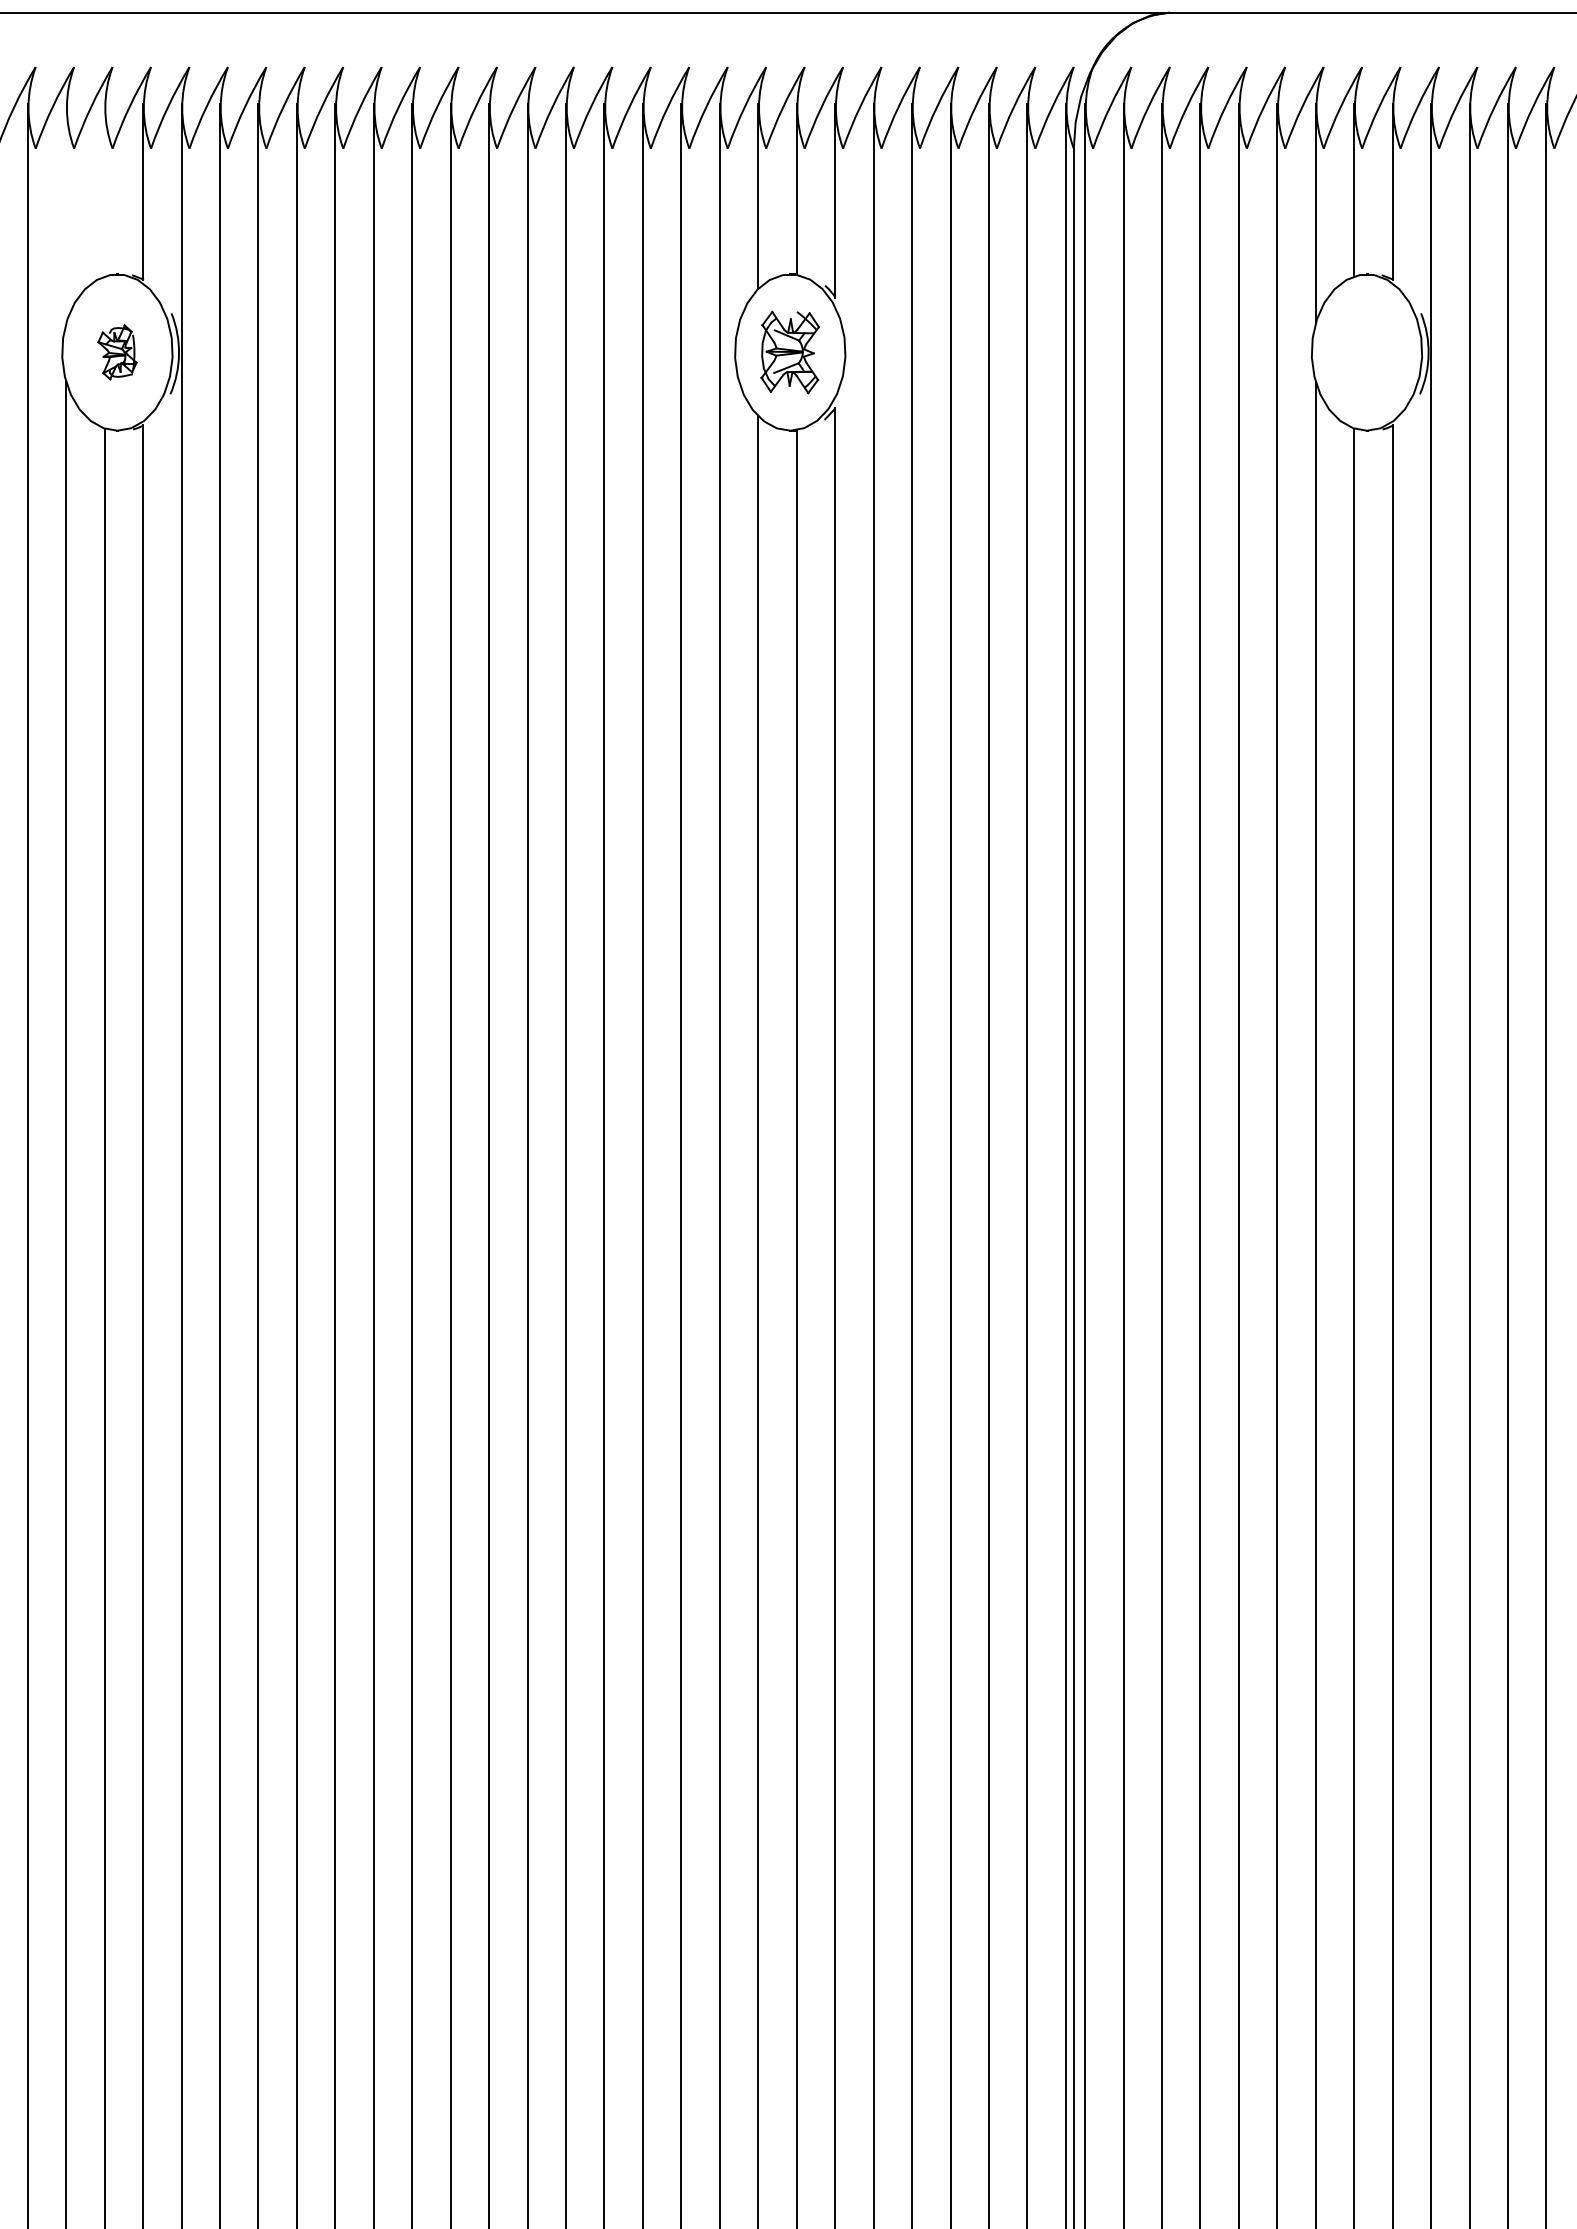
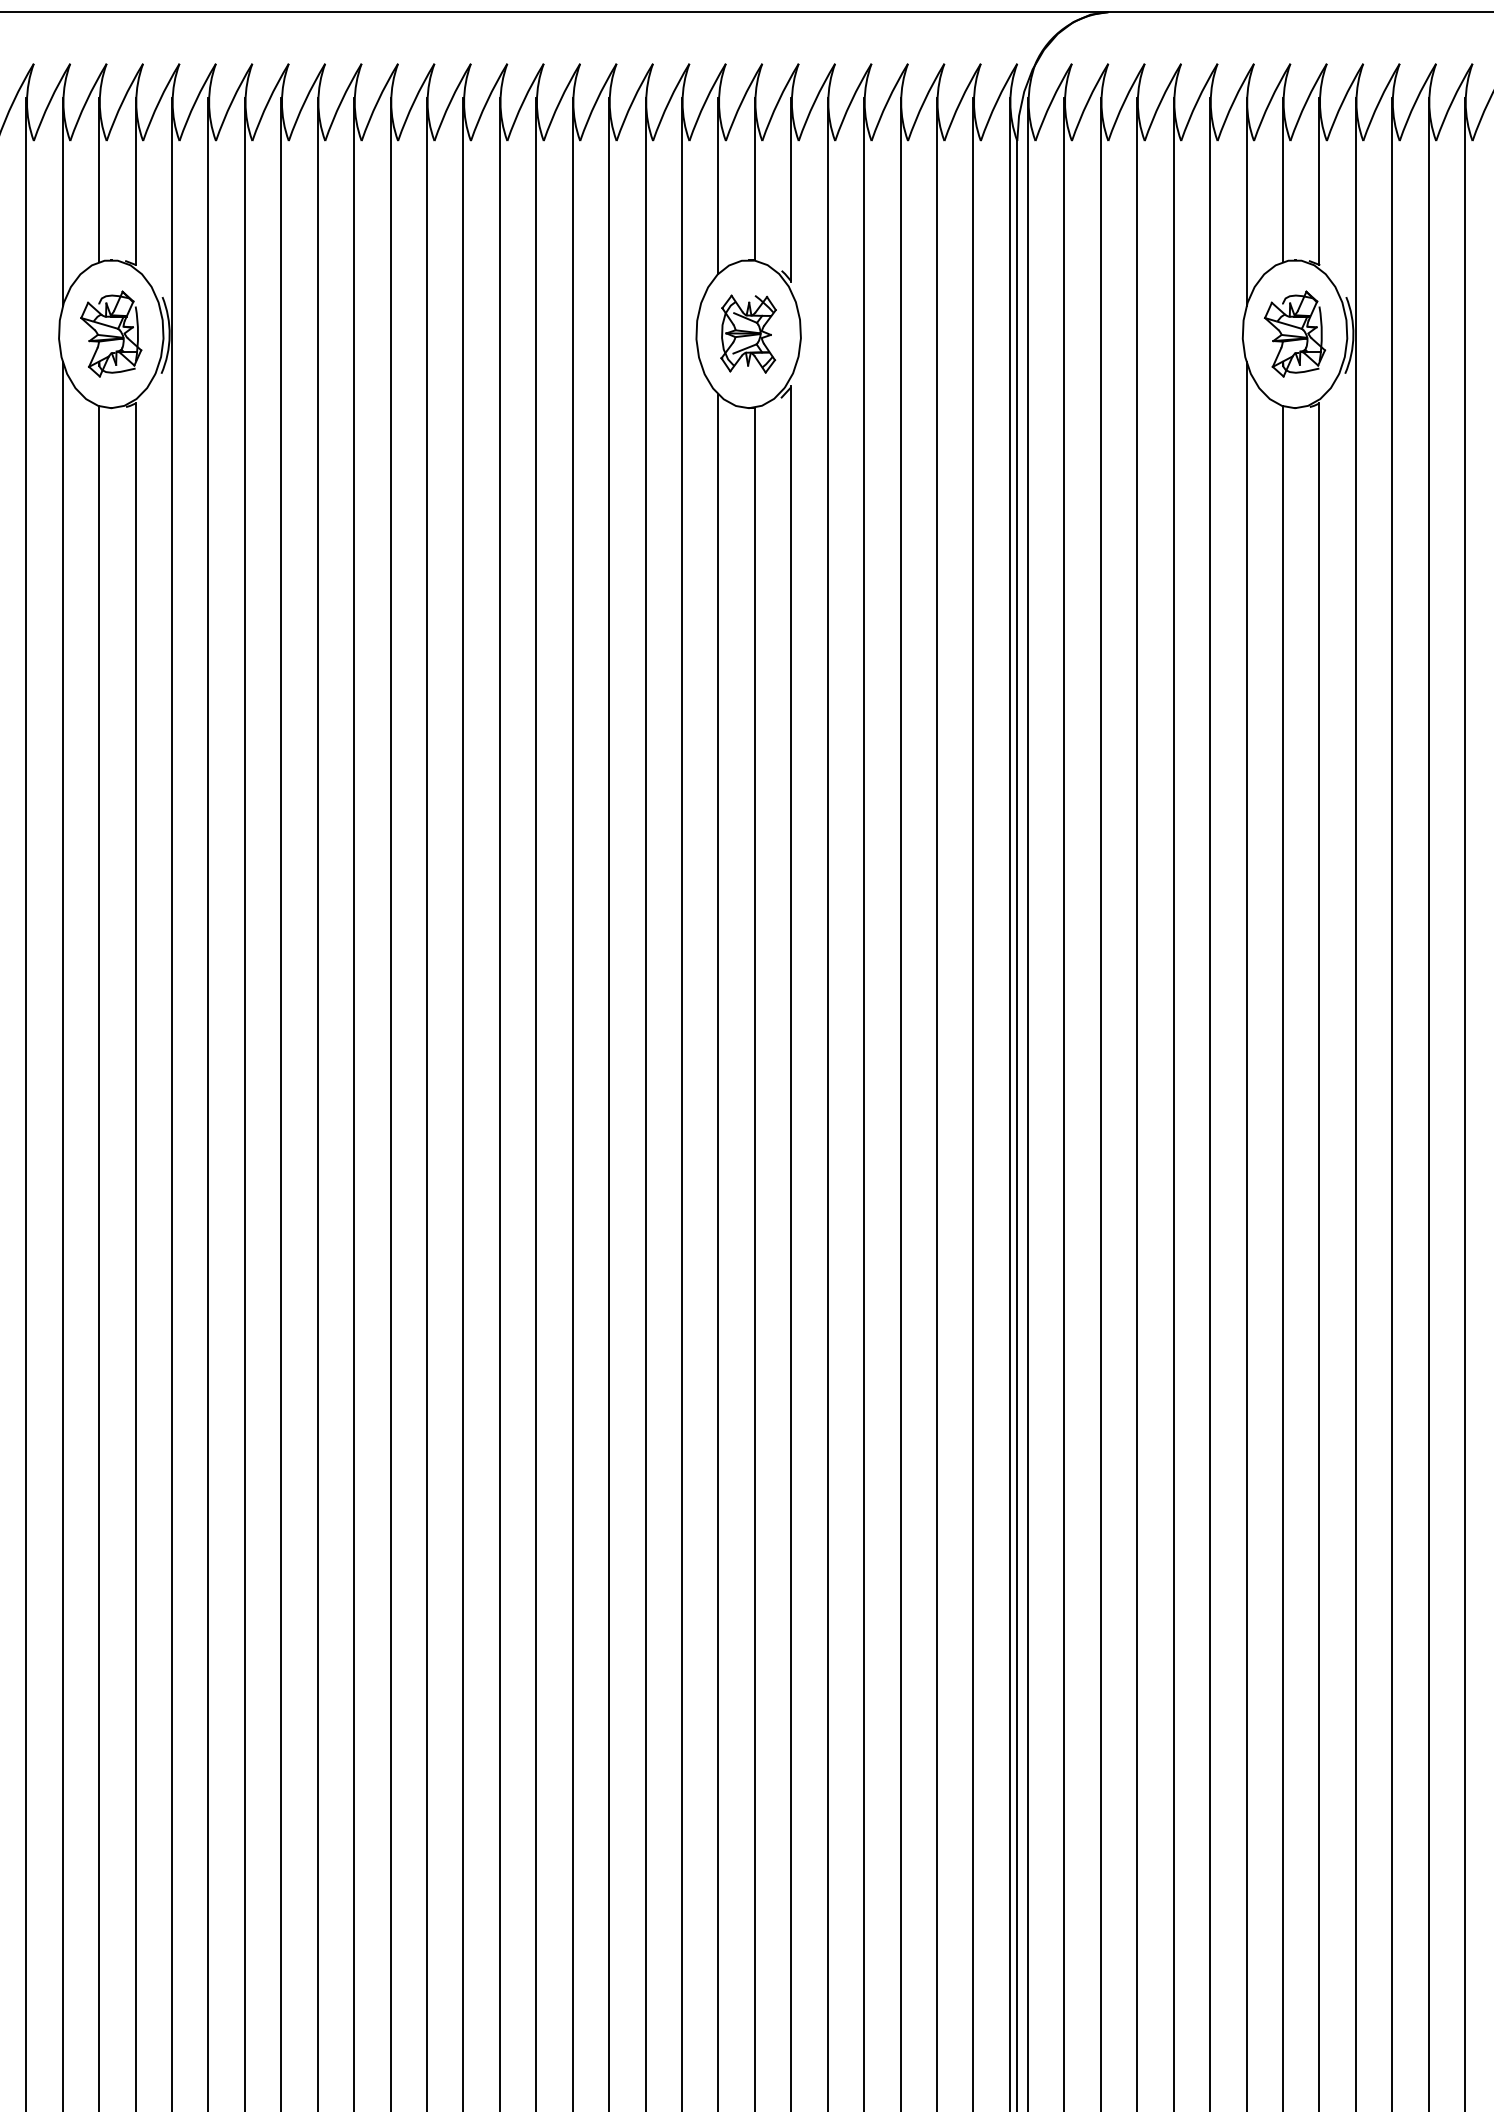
line: (104, 190) -> (99, 180), added
line: (65, 213) -> (62, 202), added
part: (117, 351) -> (111, 333), size x1.67
part: (1366, 351) -> (1294, 333), added

